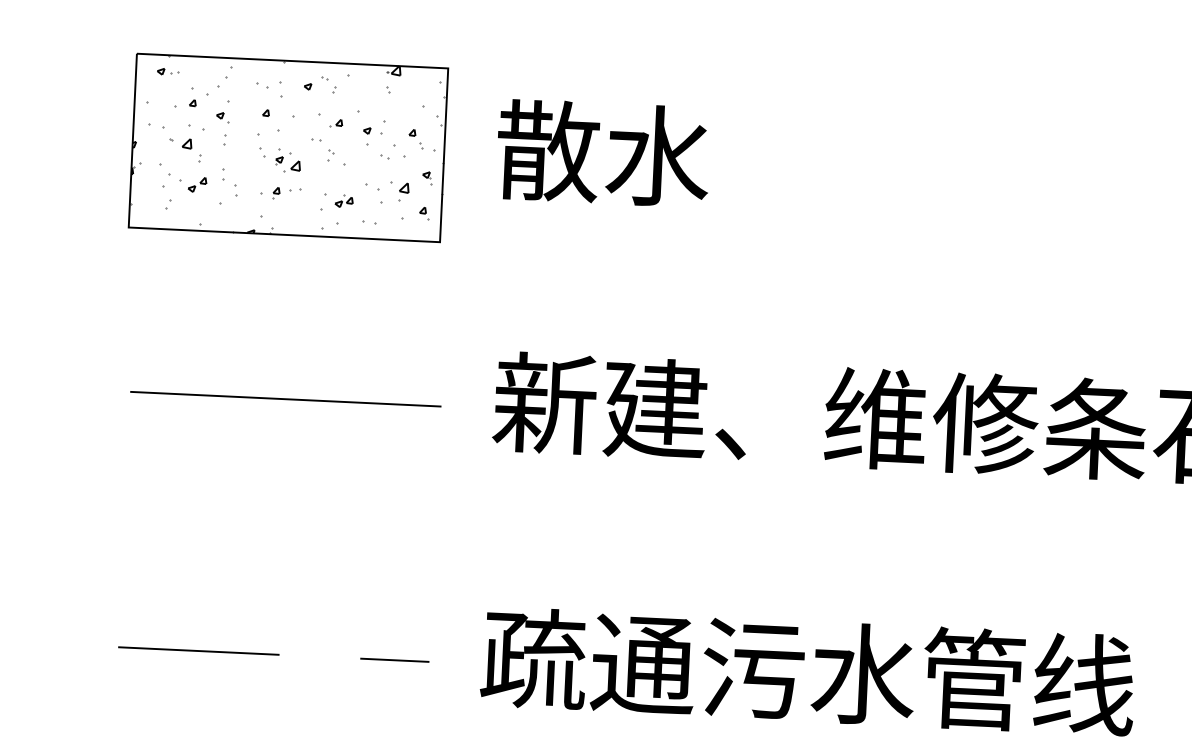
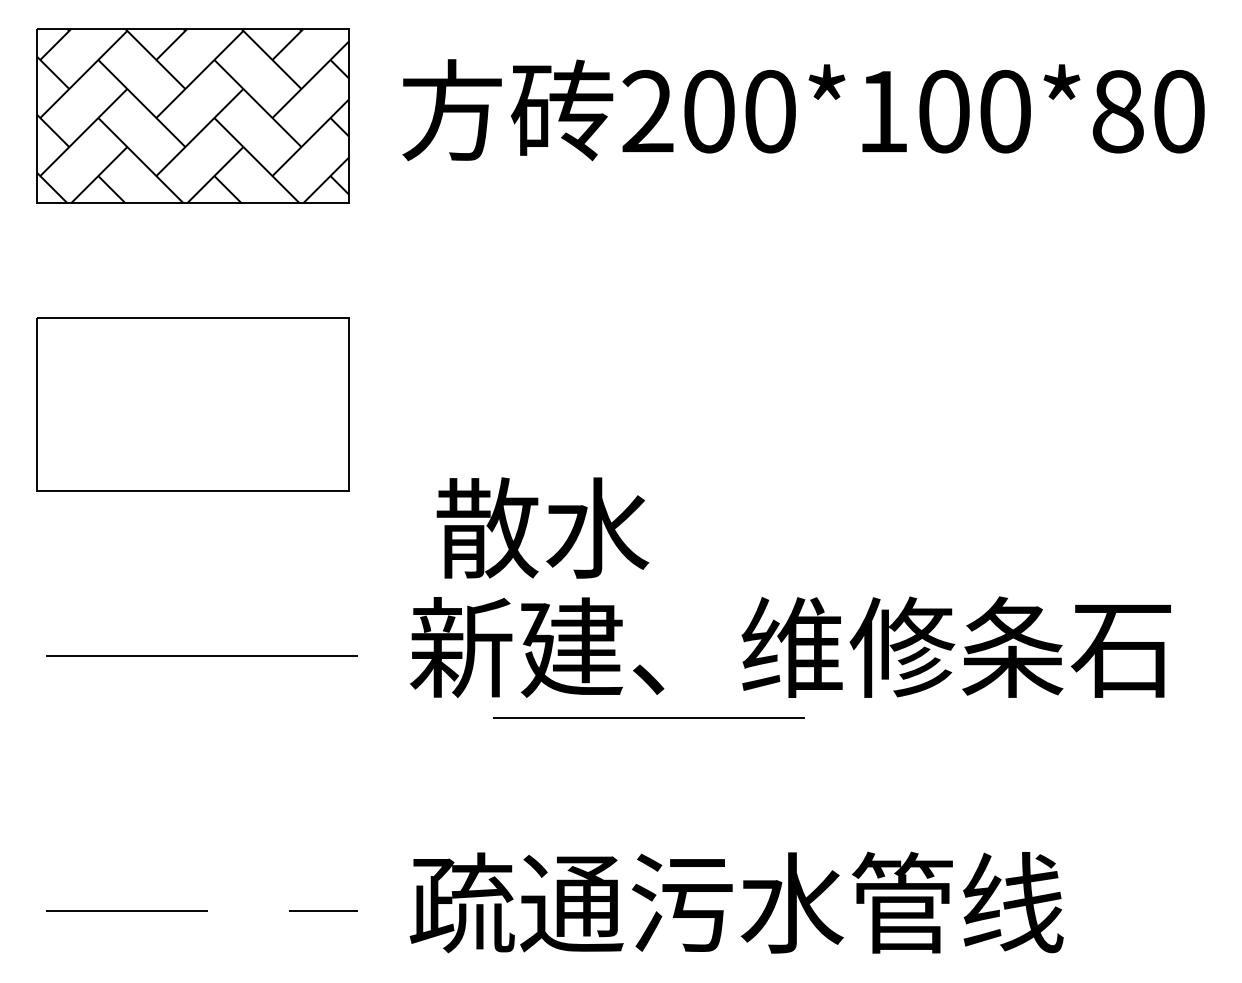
hatch: (287, 147) -> (192, 404), removed
text: (603, 152) -> (542, 527), moved
line: (728, 482) -> (648, 717), added

